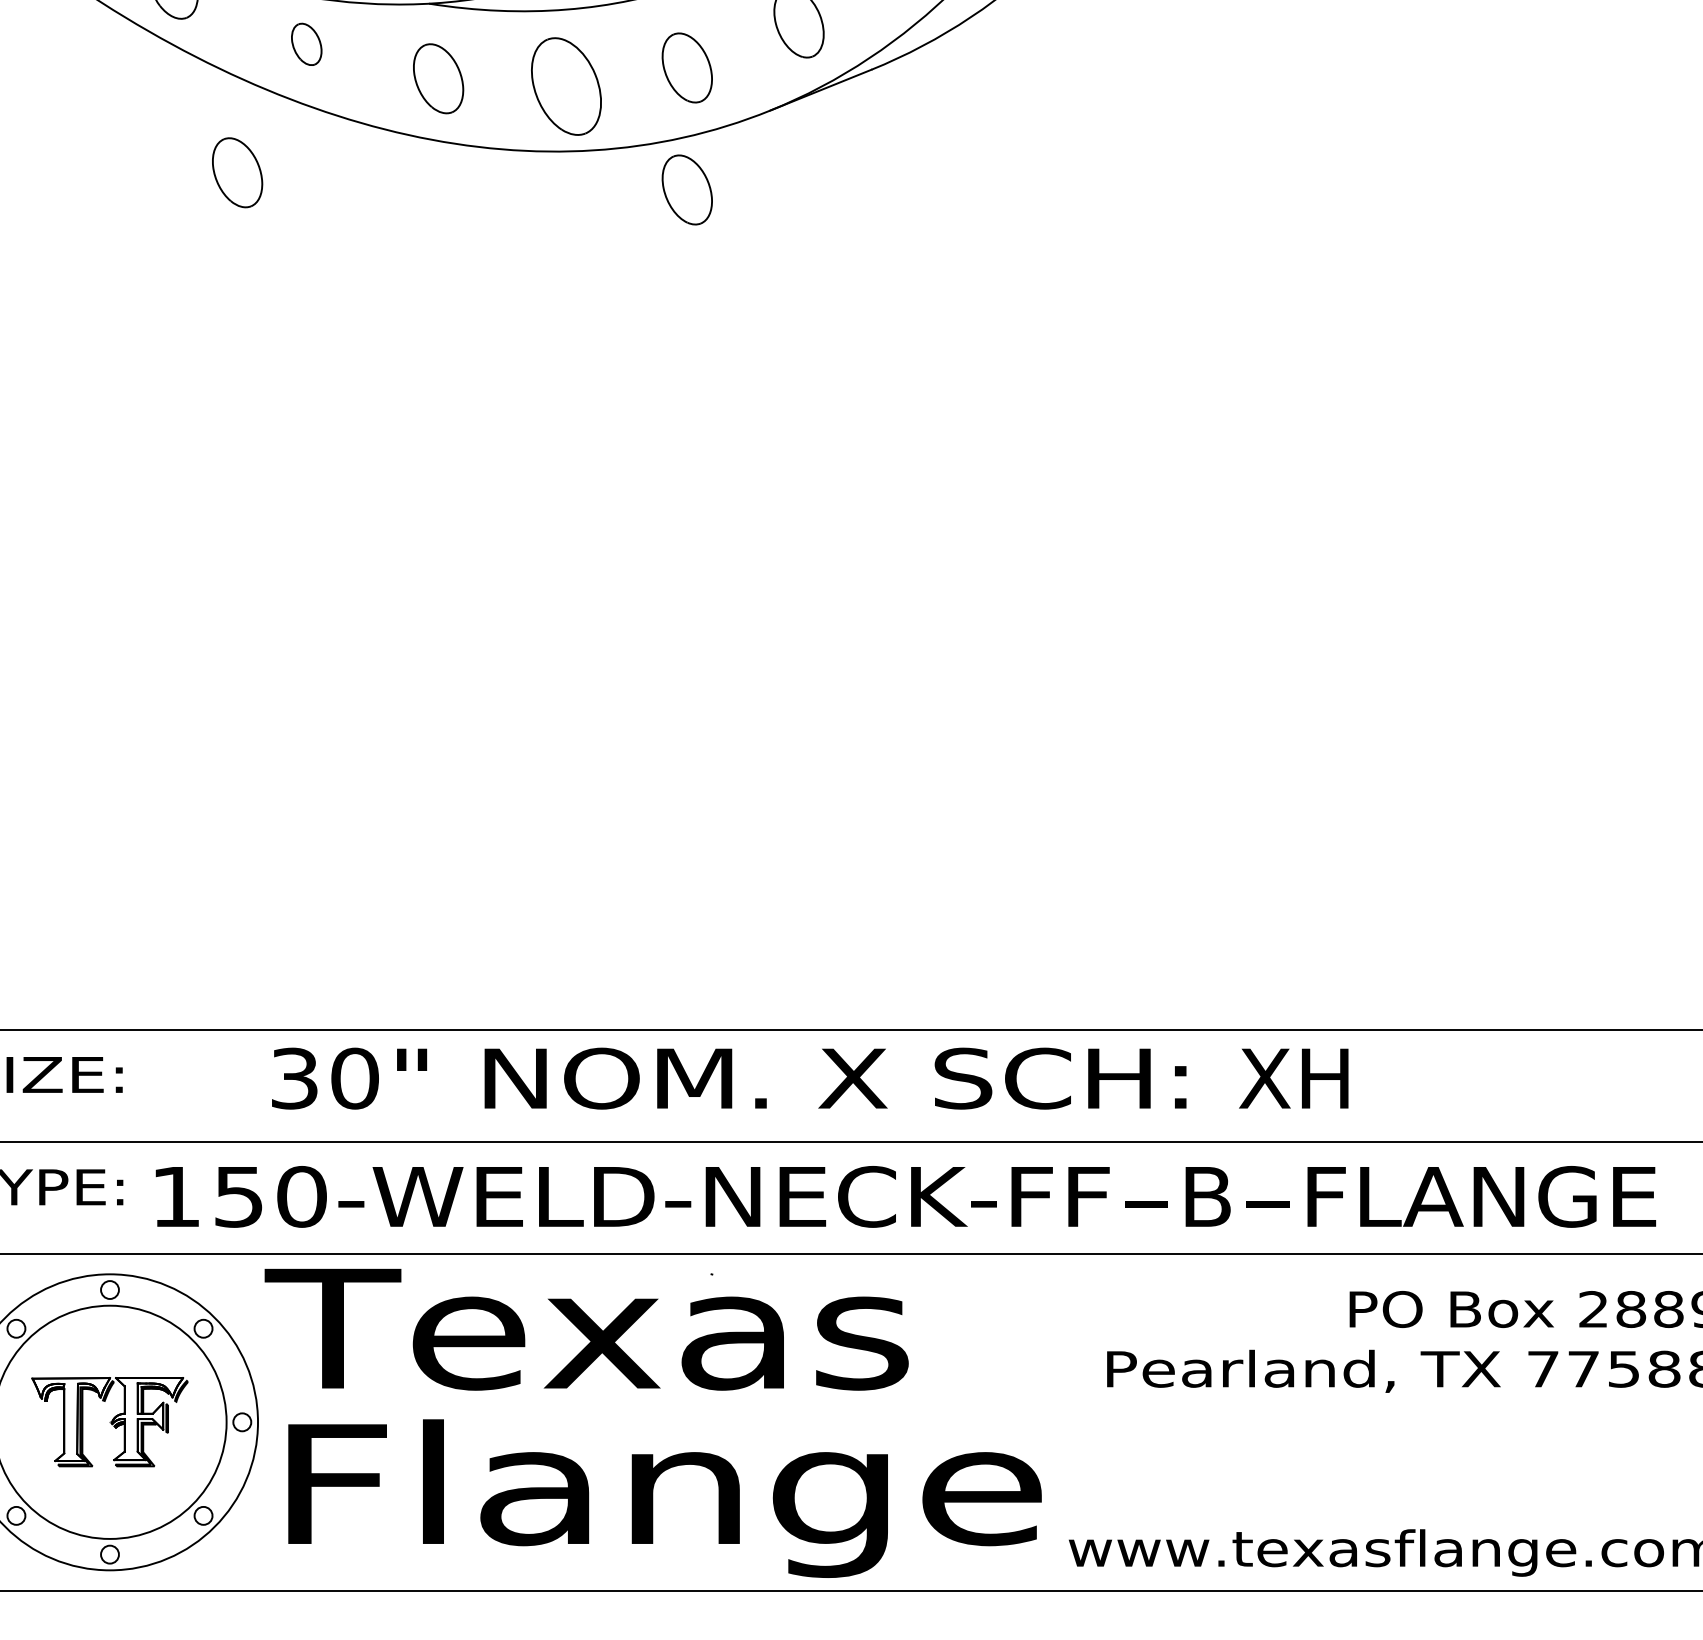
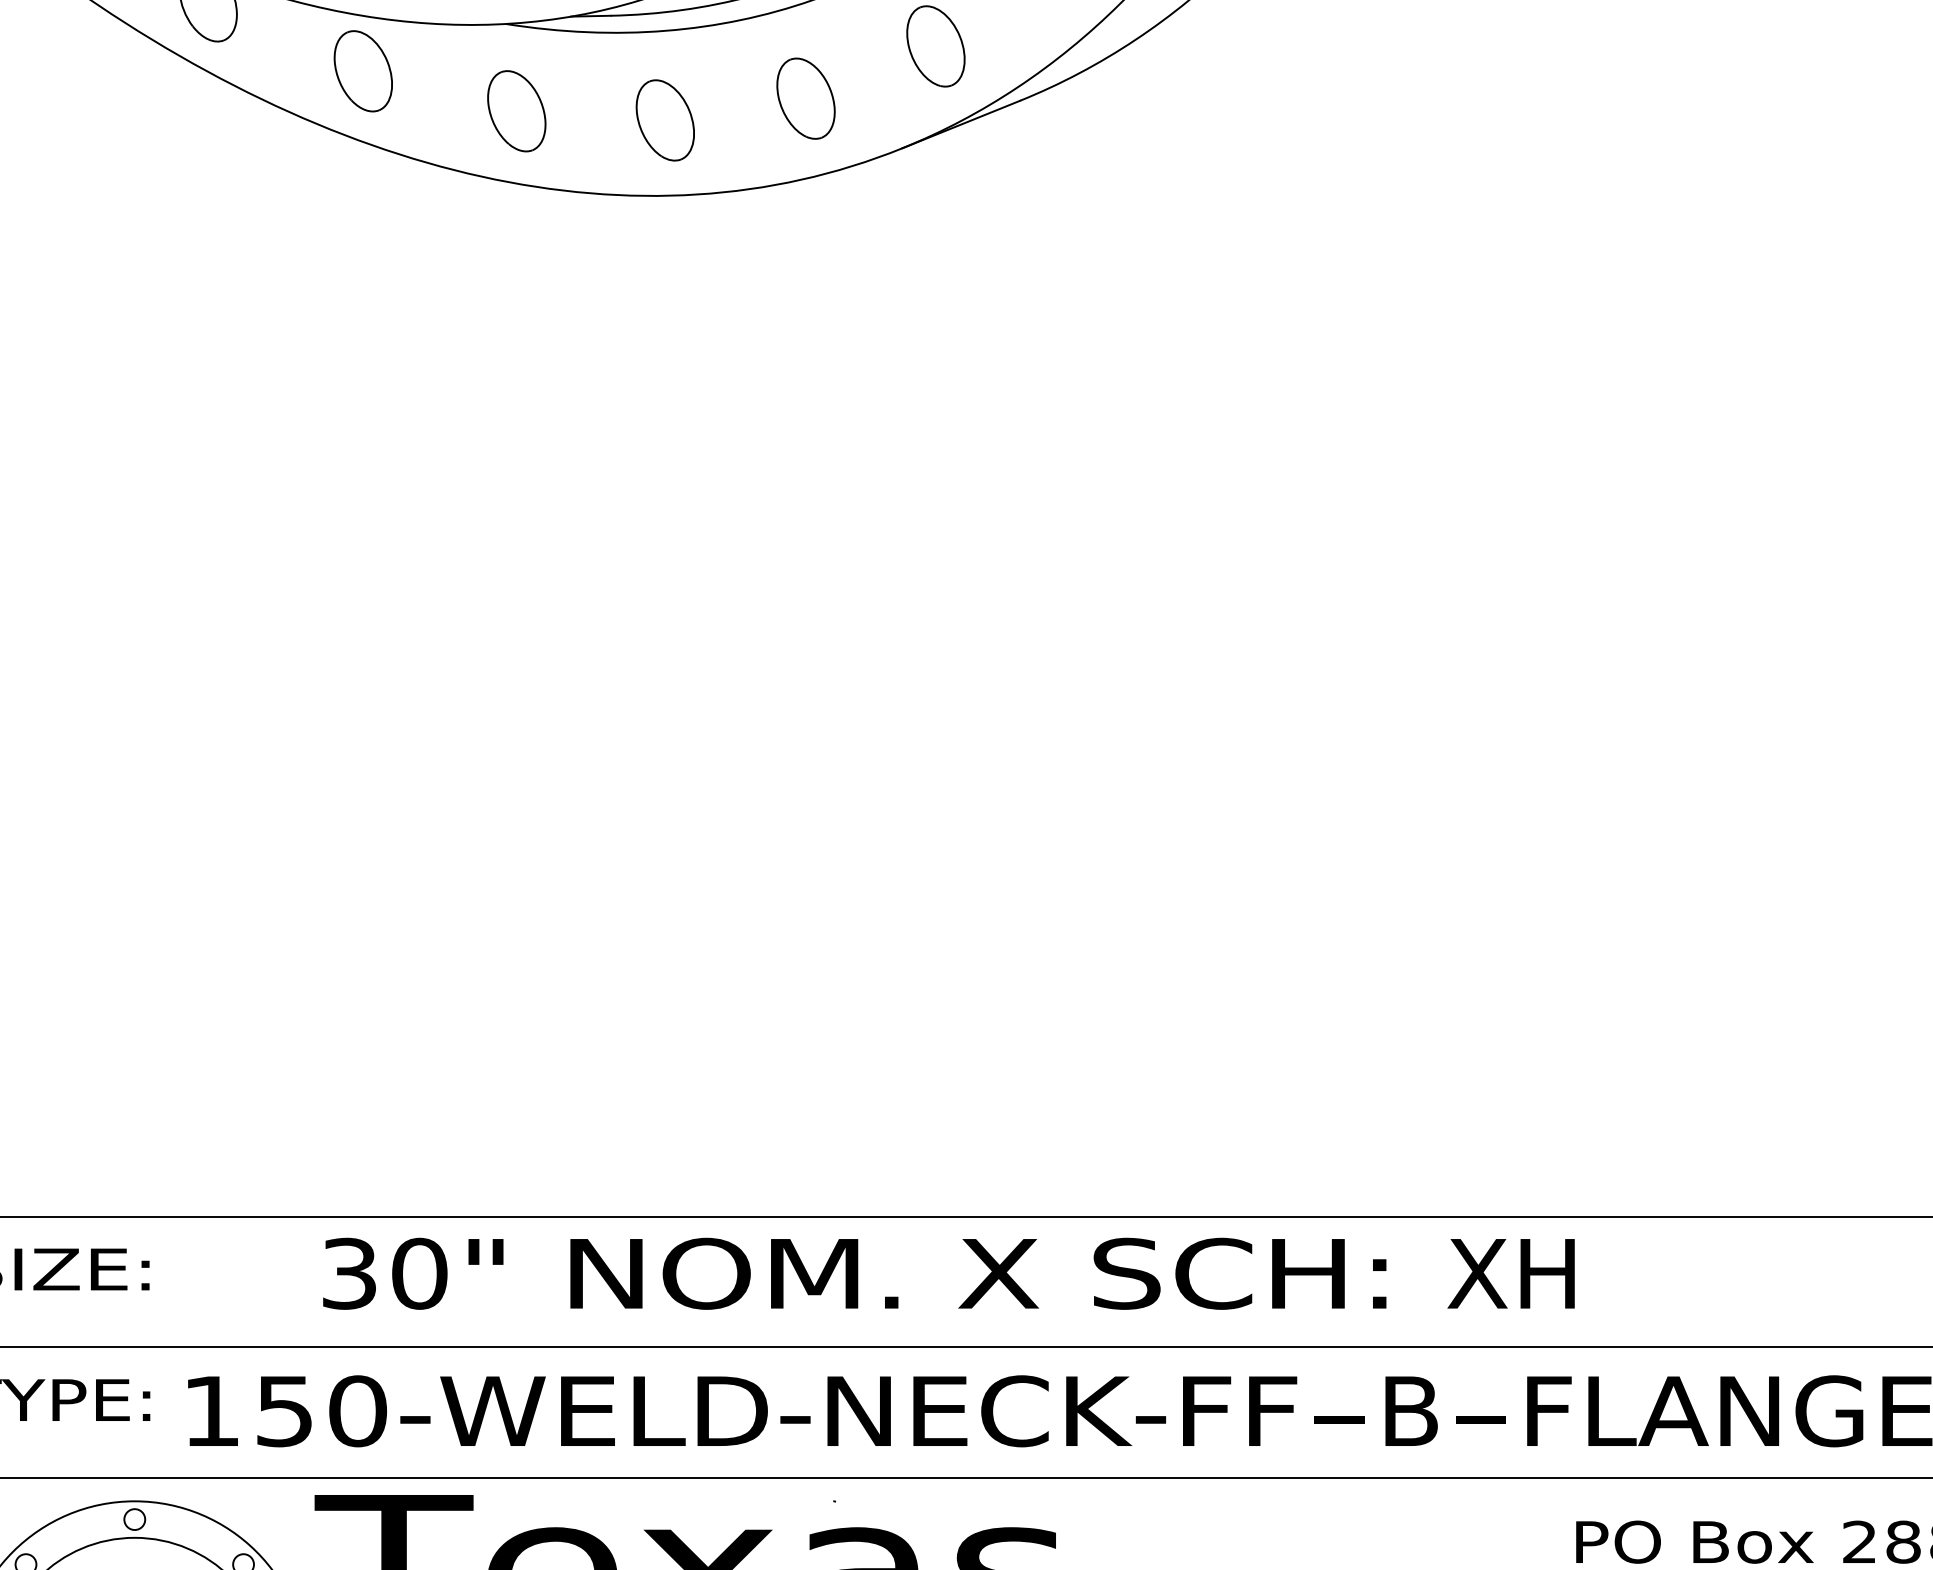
part: (306, 44) -> (363, 71), size x1.67
part: (565, 86) -> (664, 120), size x0.71
part: (237, 172) -> (283, 220), removed
part: (686, 189) -> (805, 239), removed

